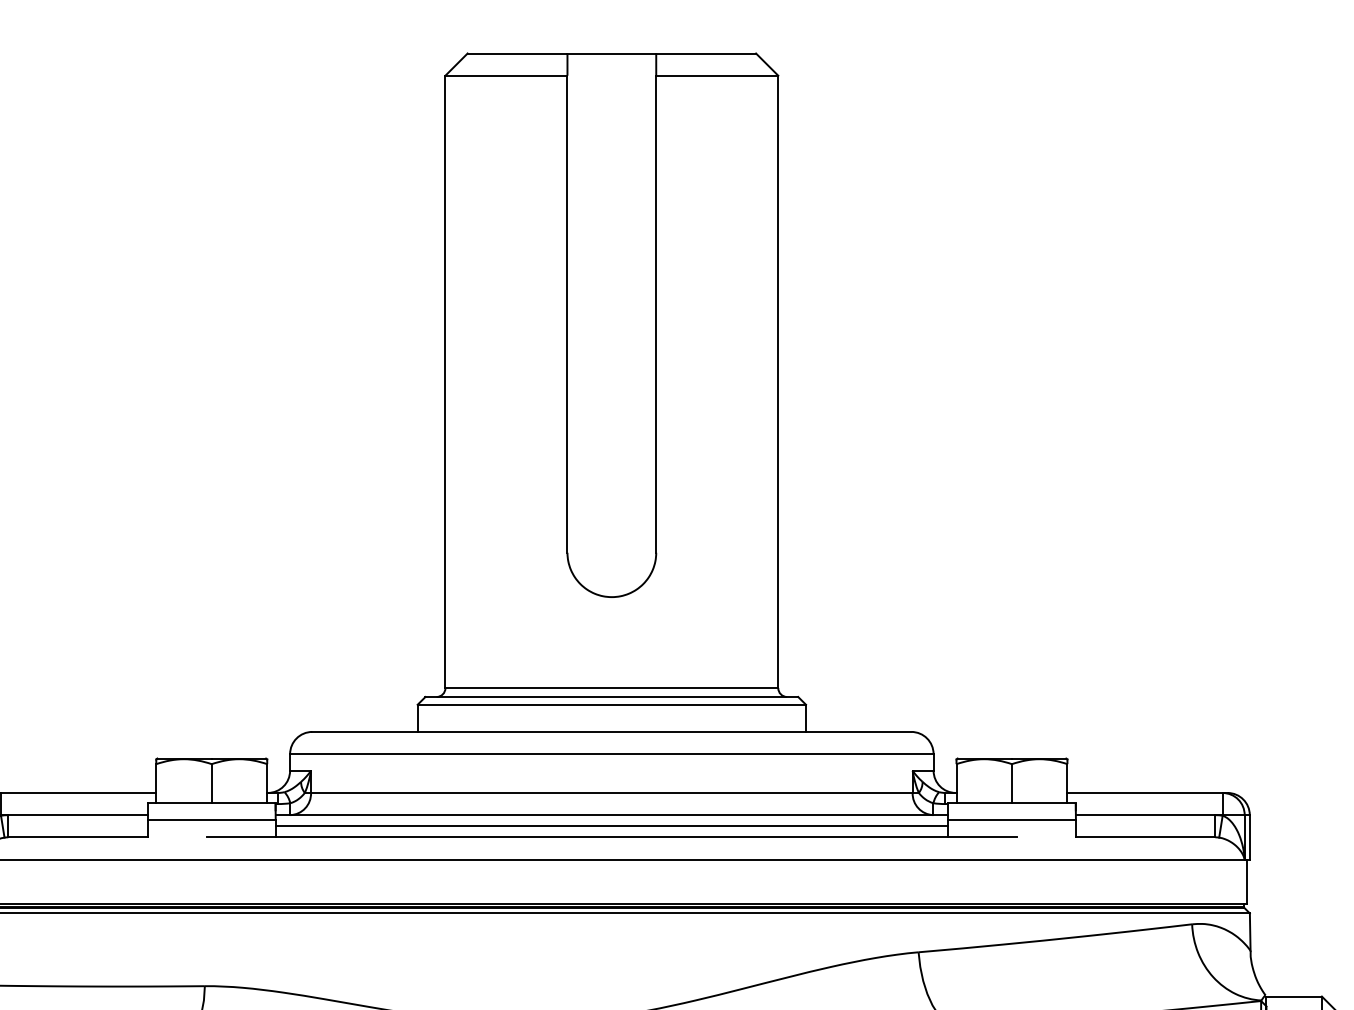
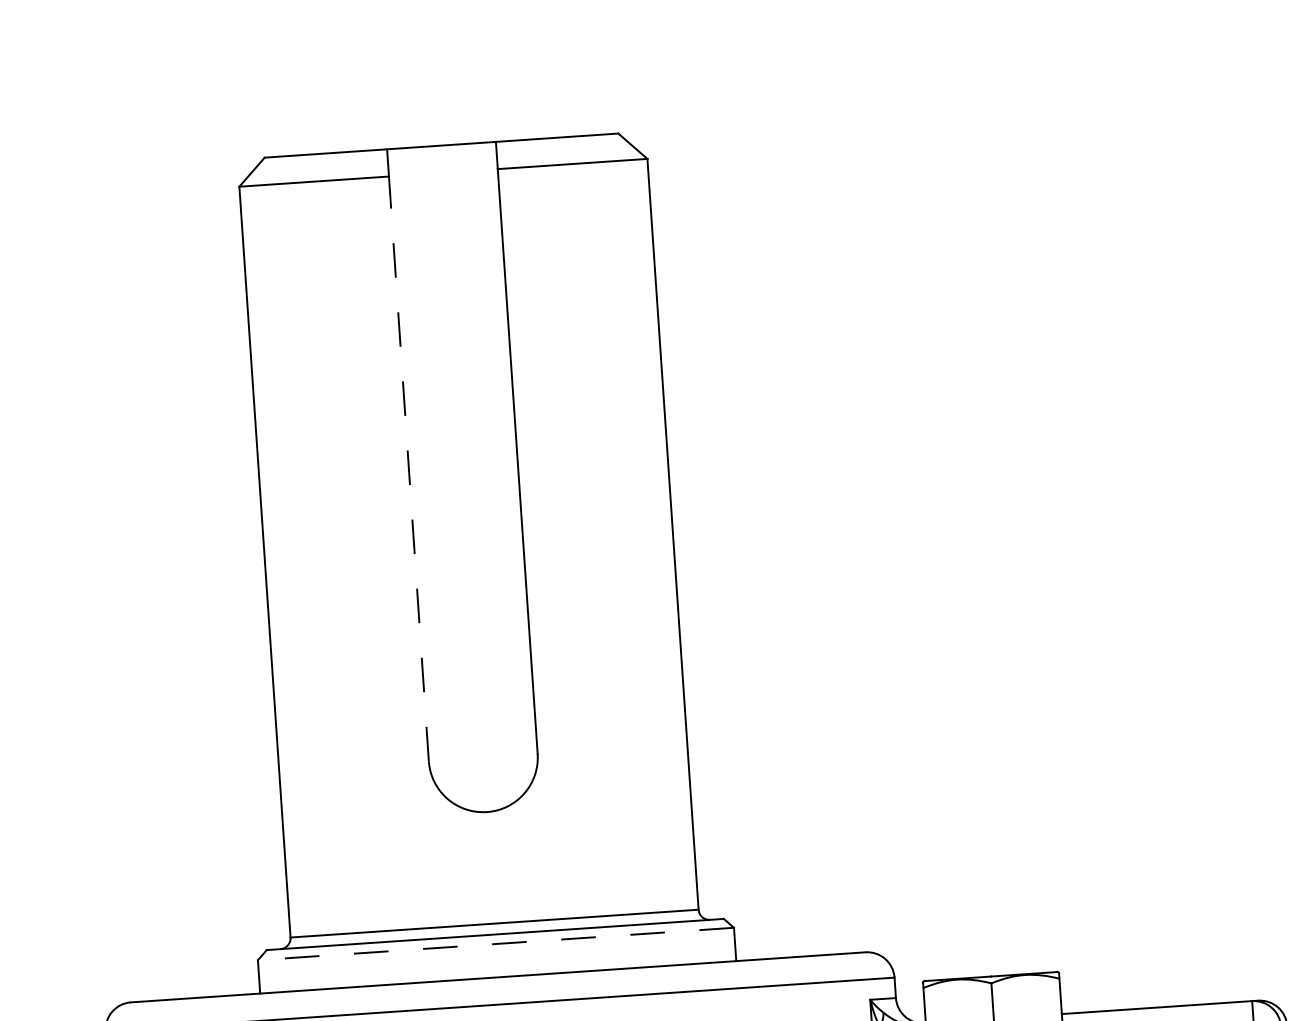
line: (567, 314) -> (408, 469), solid -> dashed
line: (611, 704) -> (495, 943), solid -> dashed

